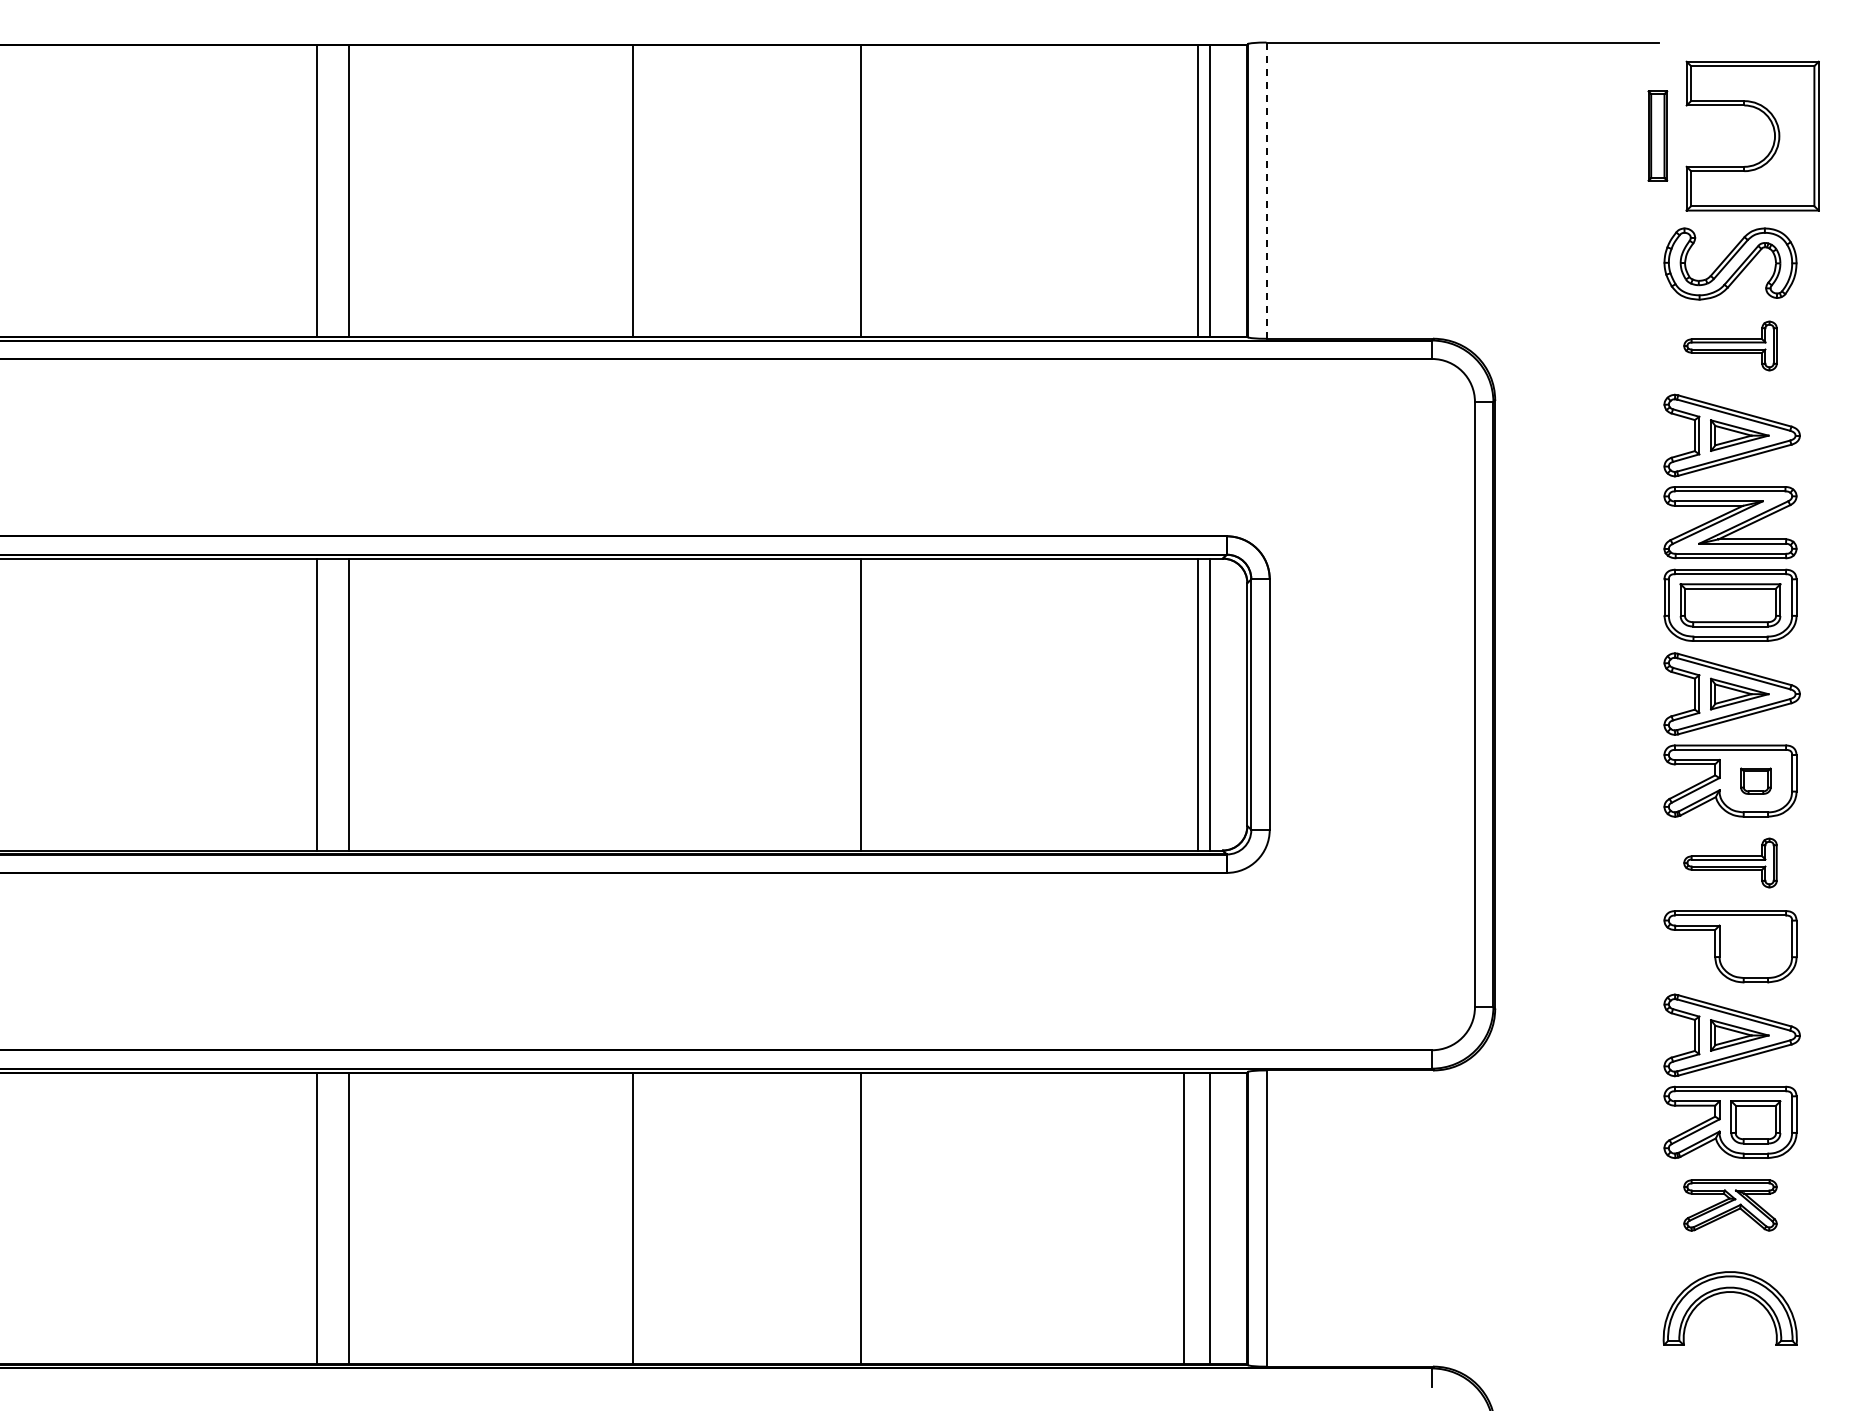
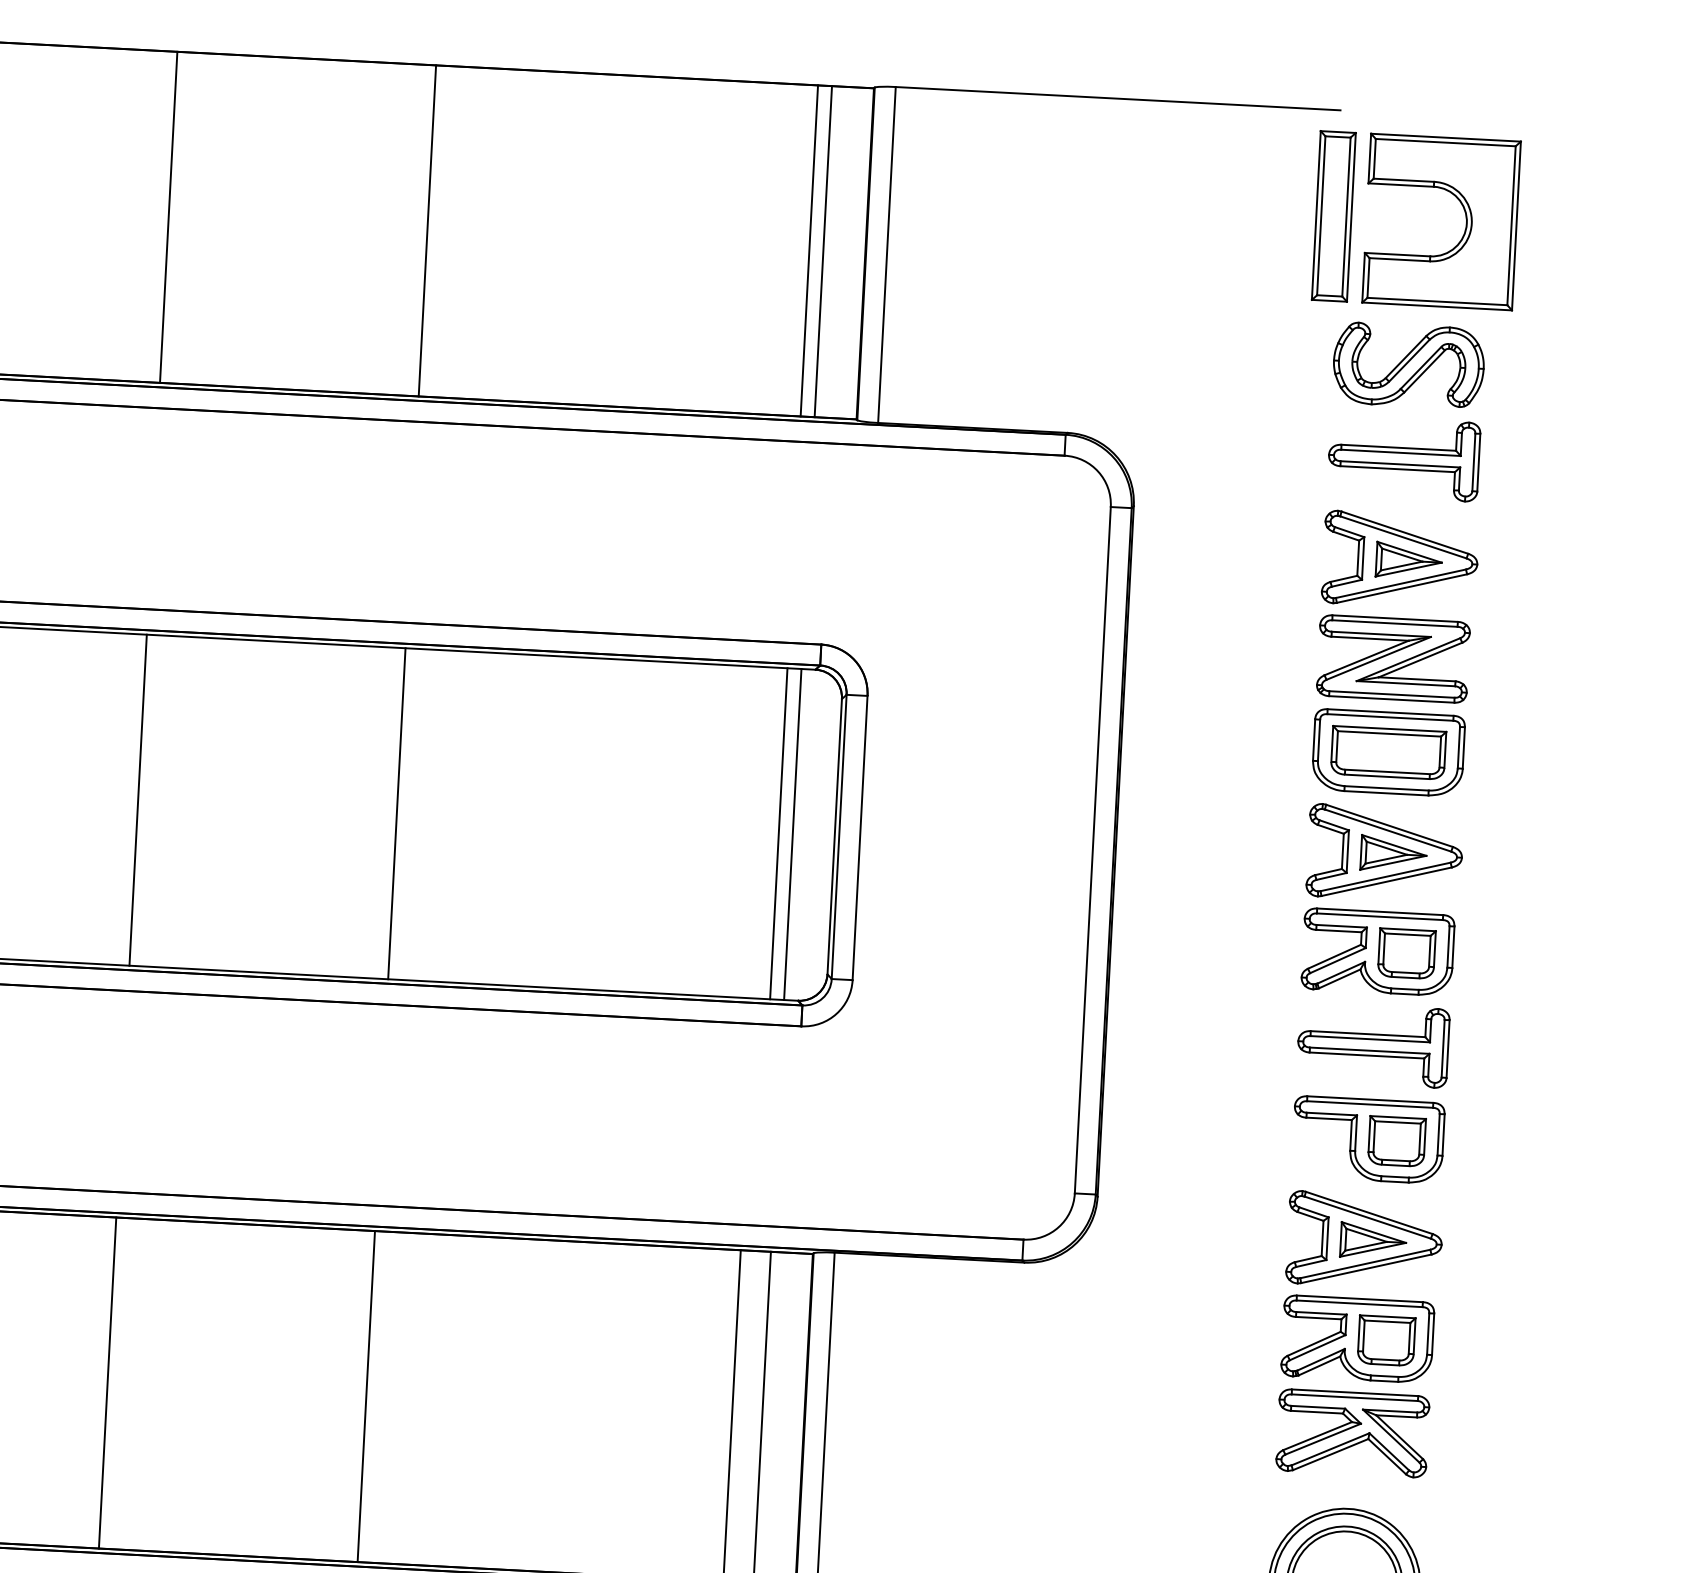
part: (1657, 135) -> (1333, 215), size x1.67
line: (1266, 191) -> (886, 255), dashed -> solid
part: (1730, 345) -> (1403, 458), size x1.43
line: (633, 704) -> (138, 800), added
part: (1755, 781) -> (1406, 954), size x1.67
part: (1730, 862) -> (1373, 1044), size x1.43
part: (1755, 946) -> (1396, 1141), added
part: (1730, 1205) -> (1352, 1433), size x1.43

